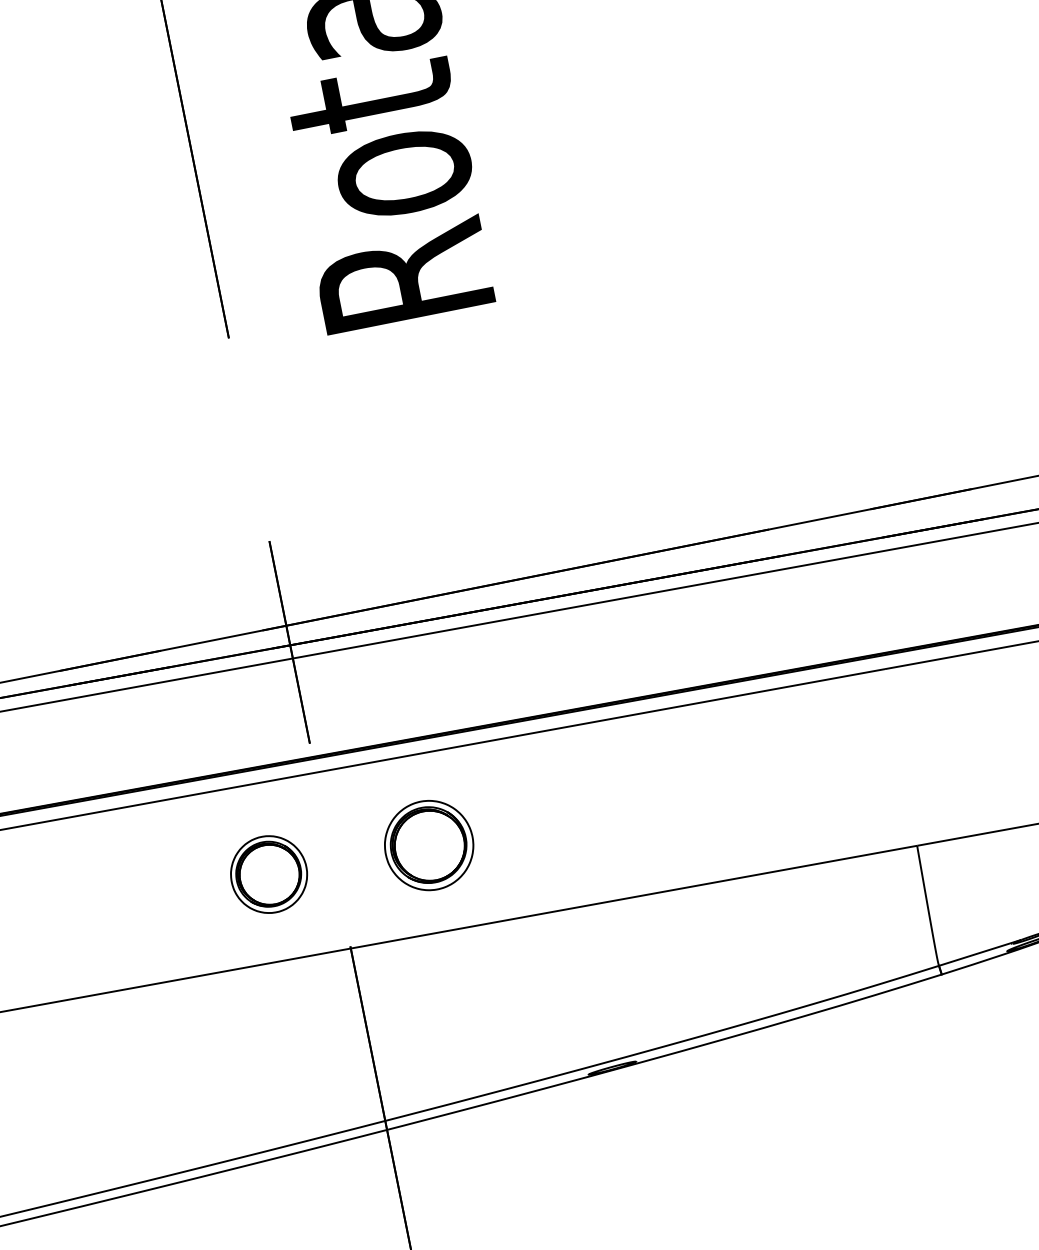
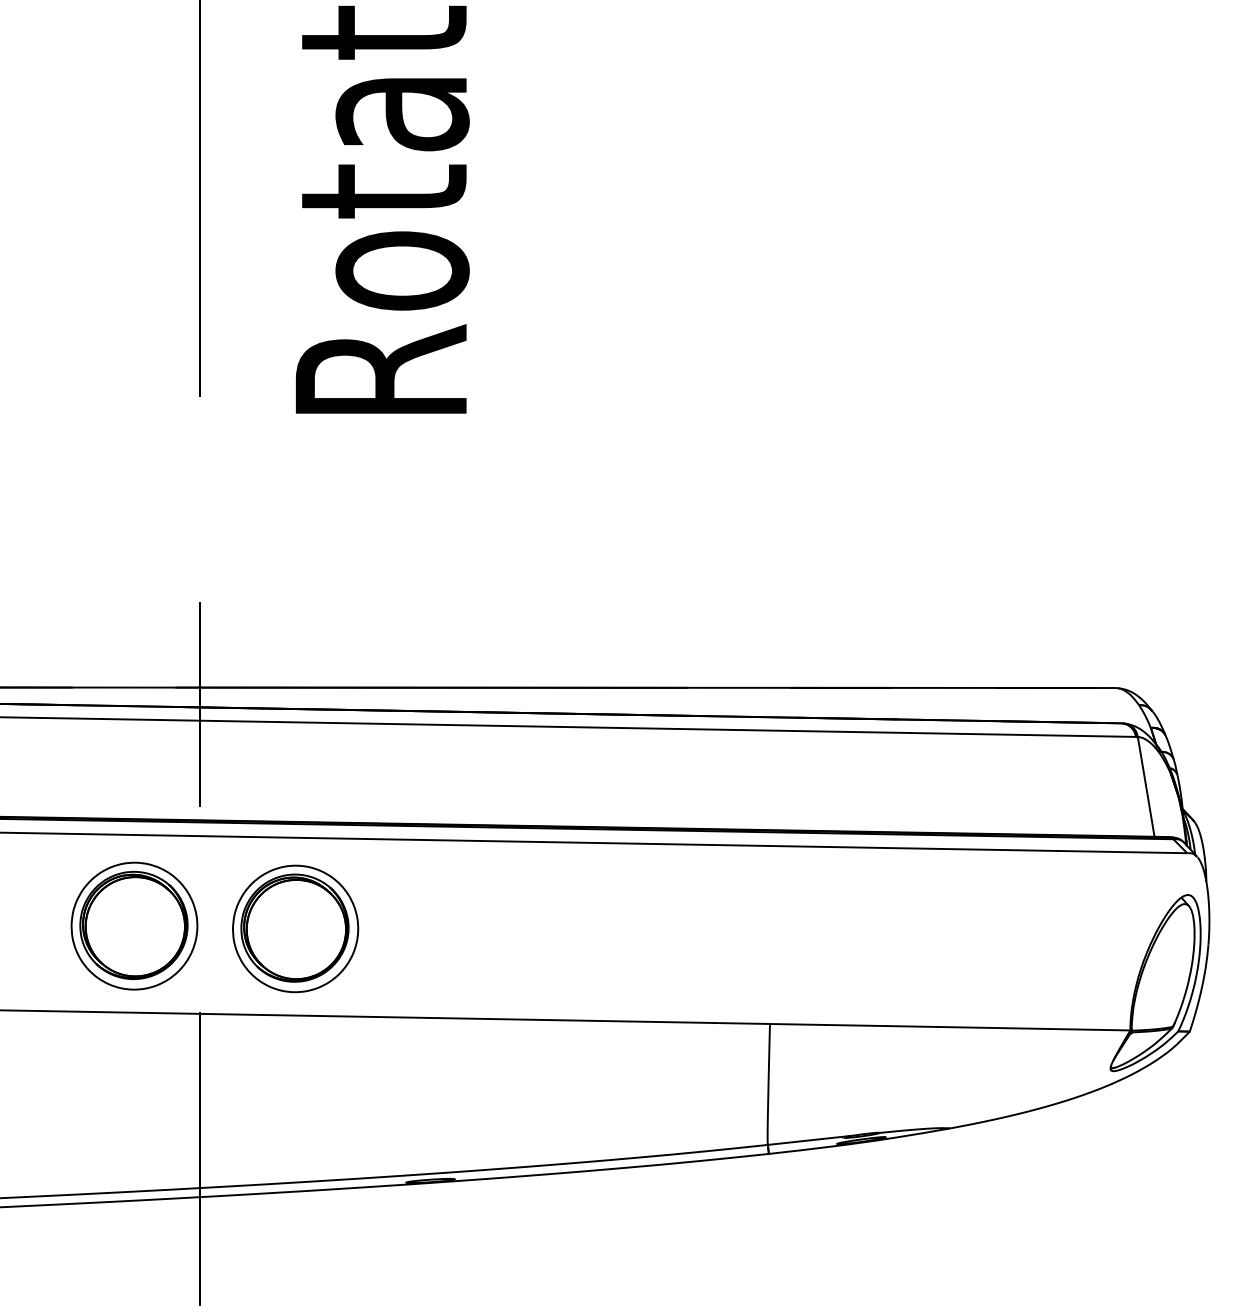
part: (428, 845) -> (295, 928), size x1.43
part: (268, 873) -> (134, 925), size x1.67

